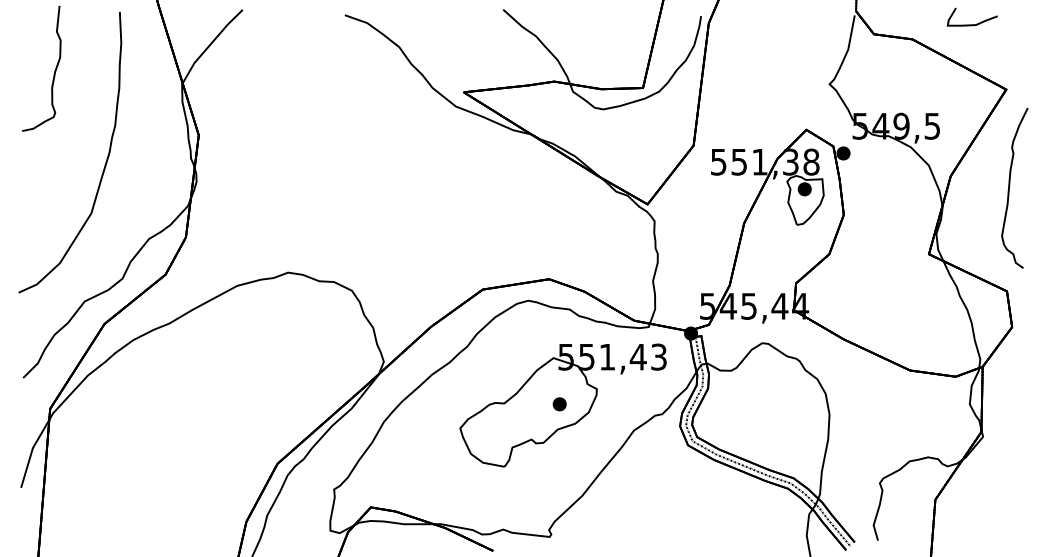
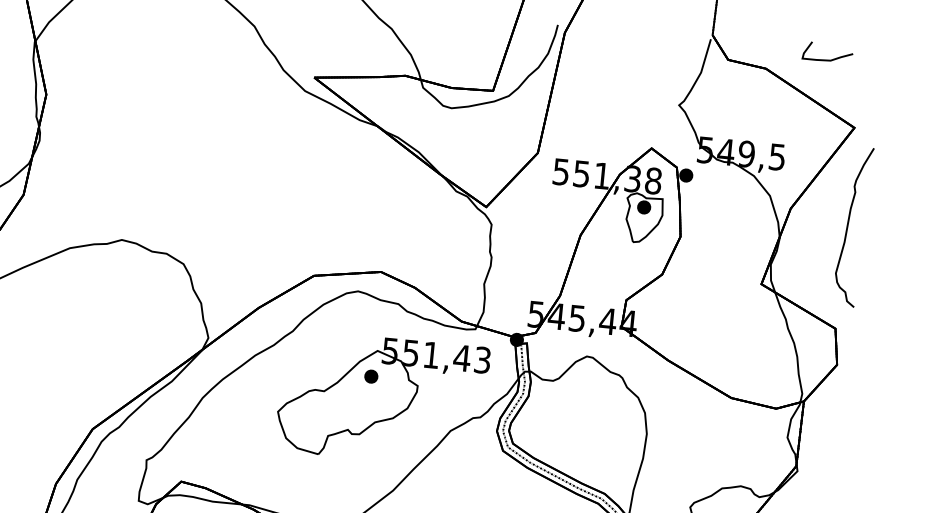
part: (559, 404) -> (371, 376), moved

